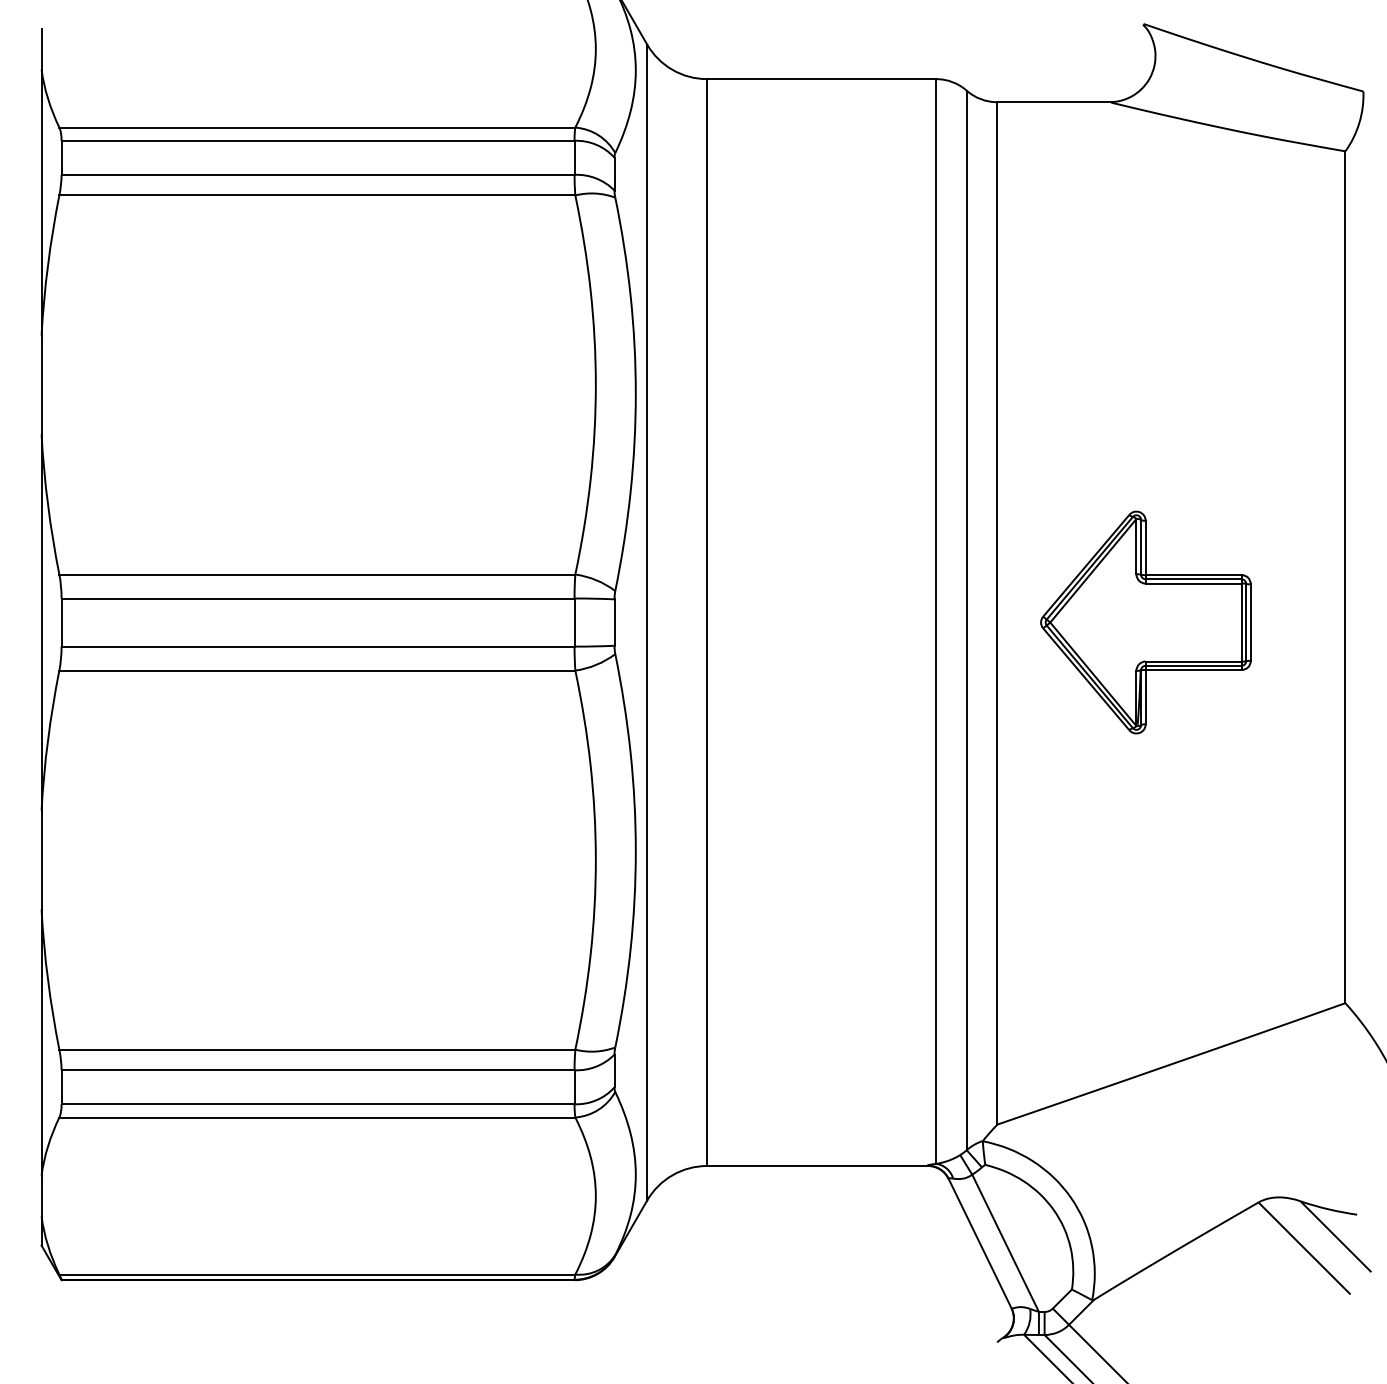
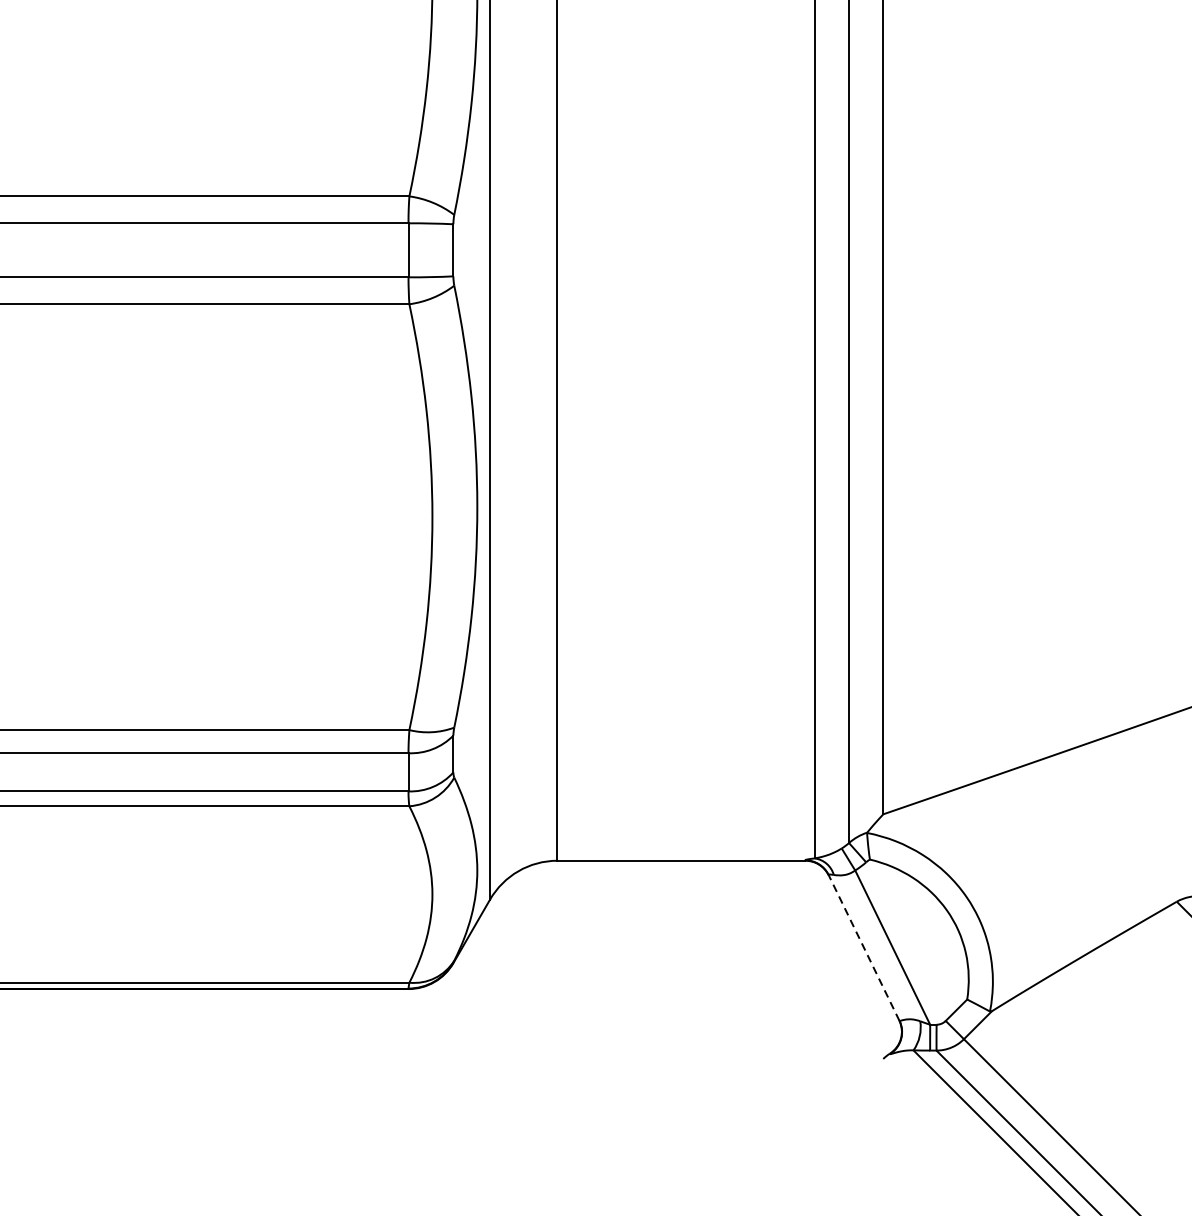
part: (1145, 622) -> (1049, 250), removed
line: (979, 1243) -> (863, 947), solid -> dashed

